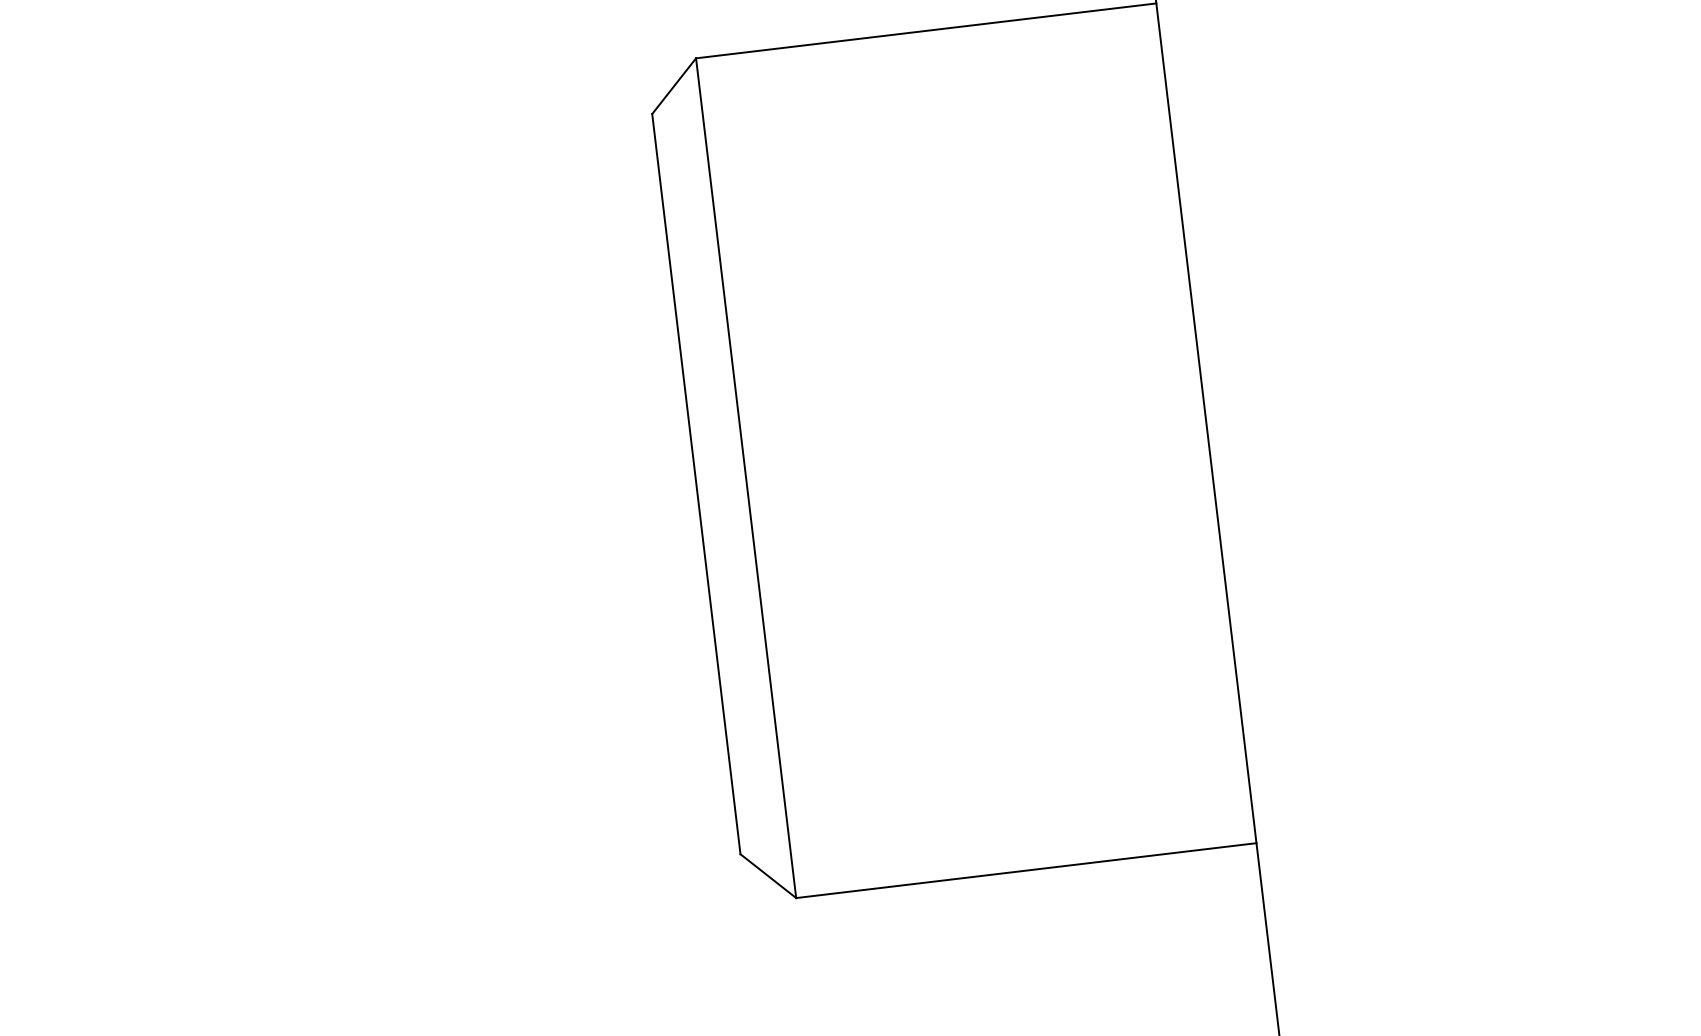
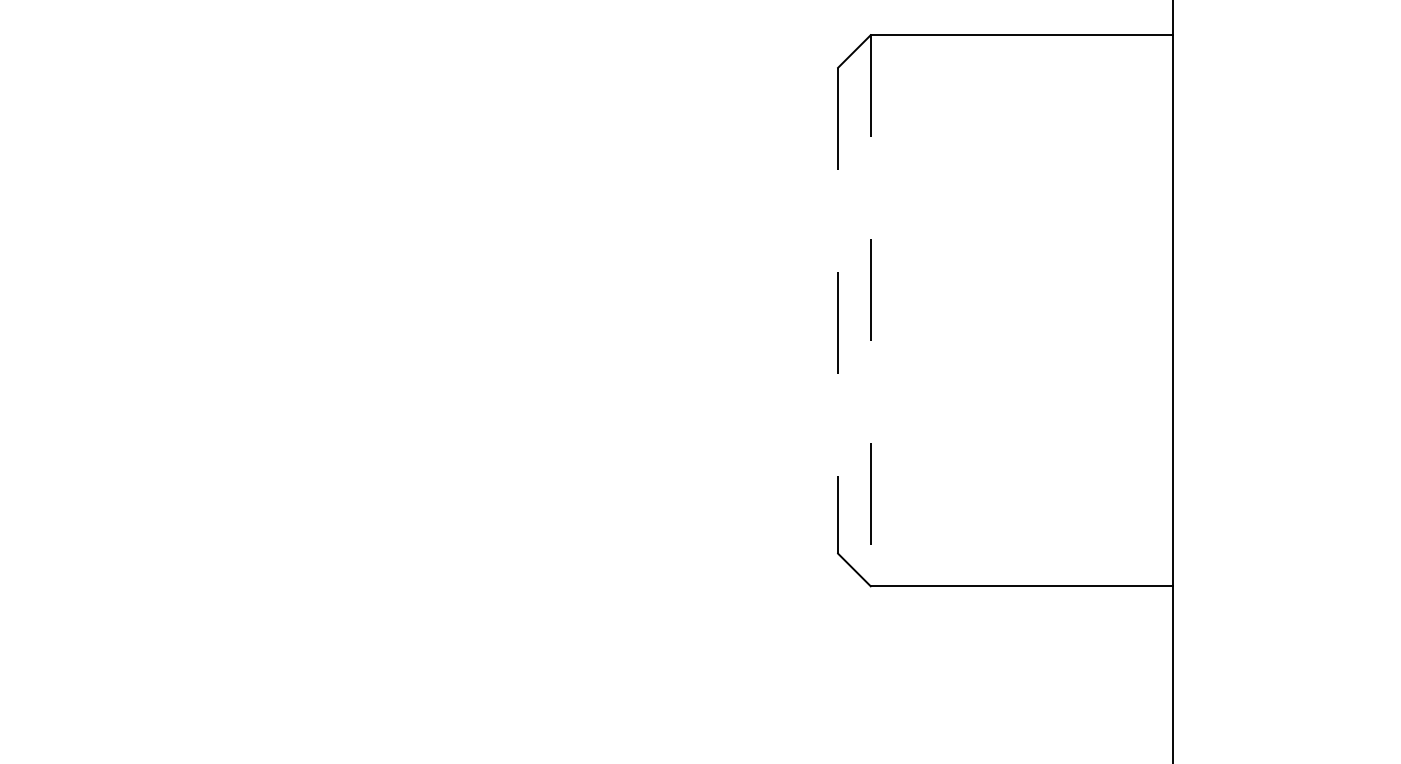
line: (745, 477) -> (870, 310), solid -> dashed
line: (696, 483) -> (838, 310), solid -> dashed

